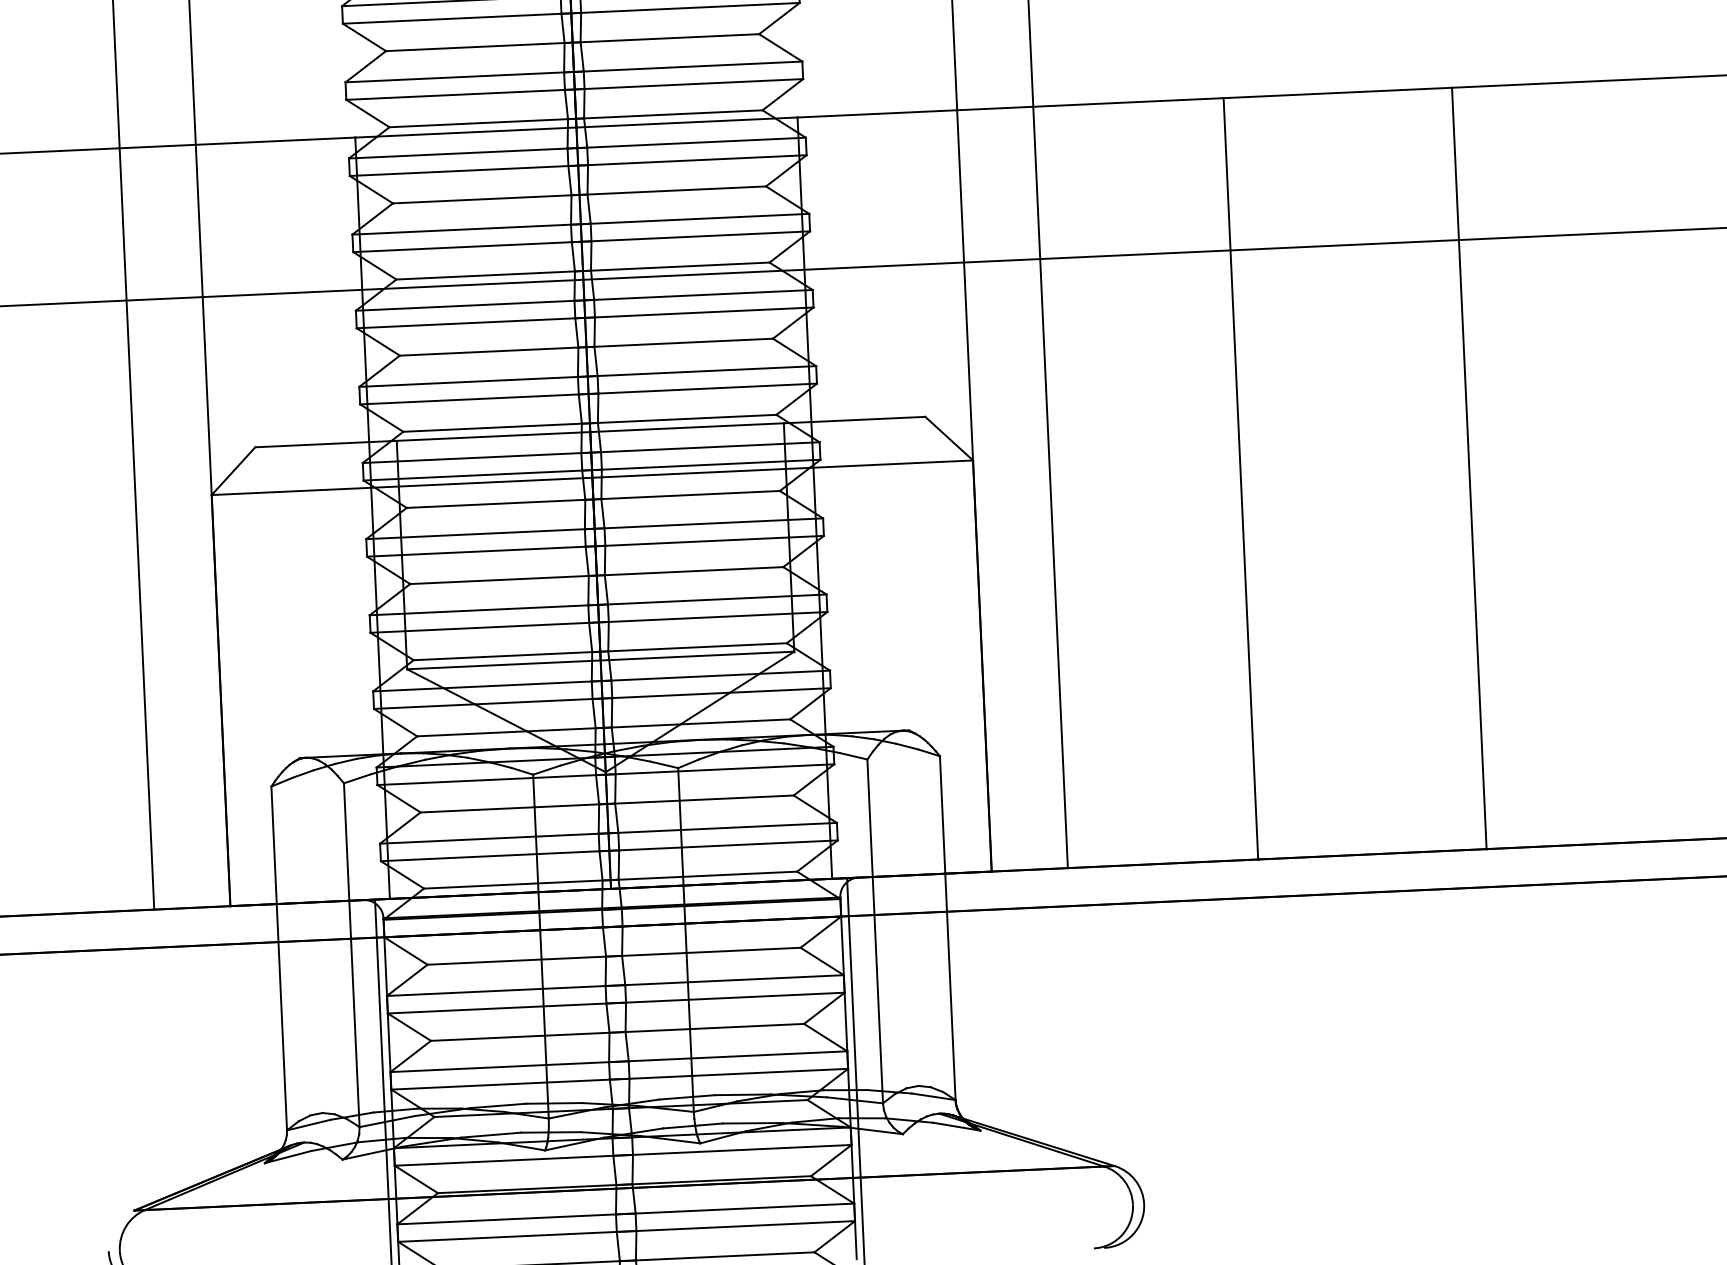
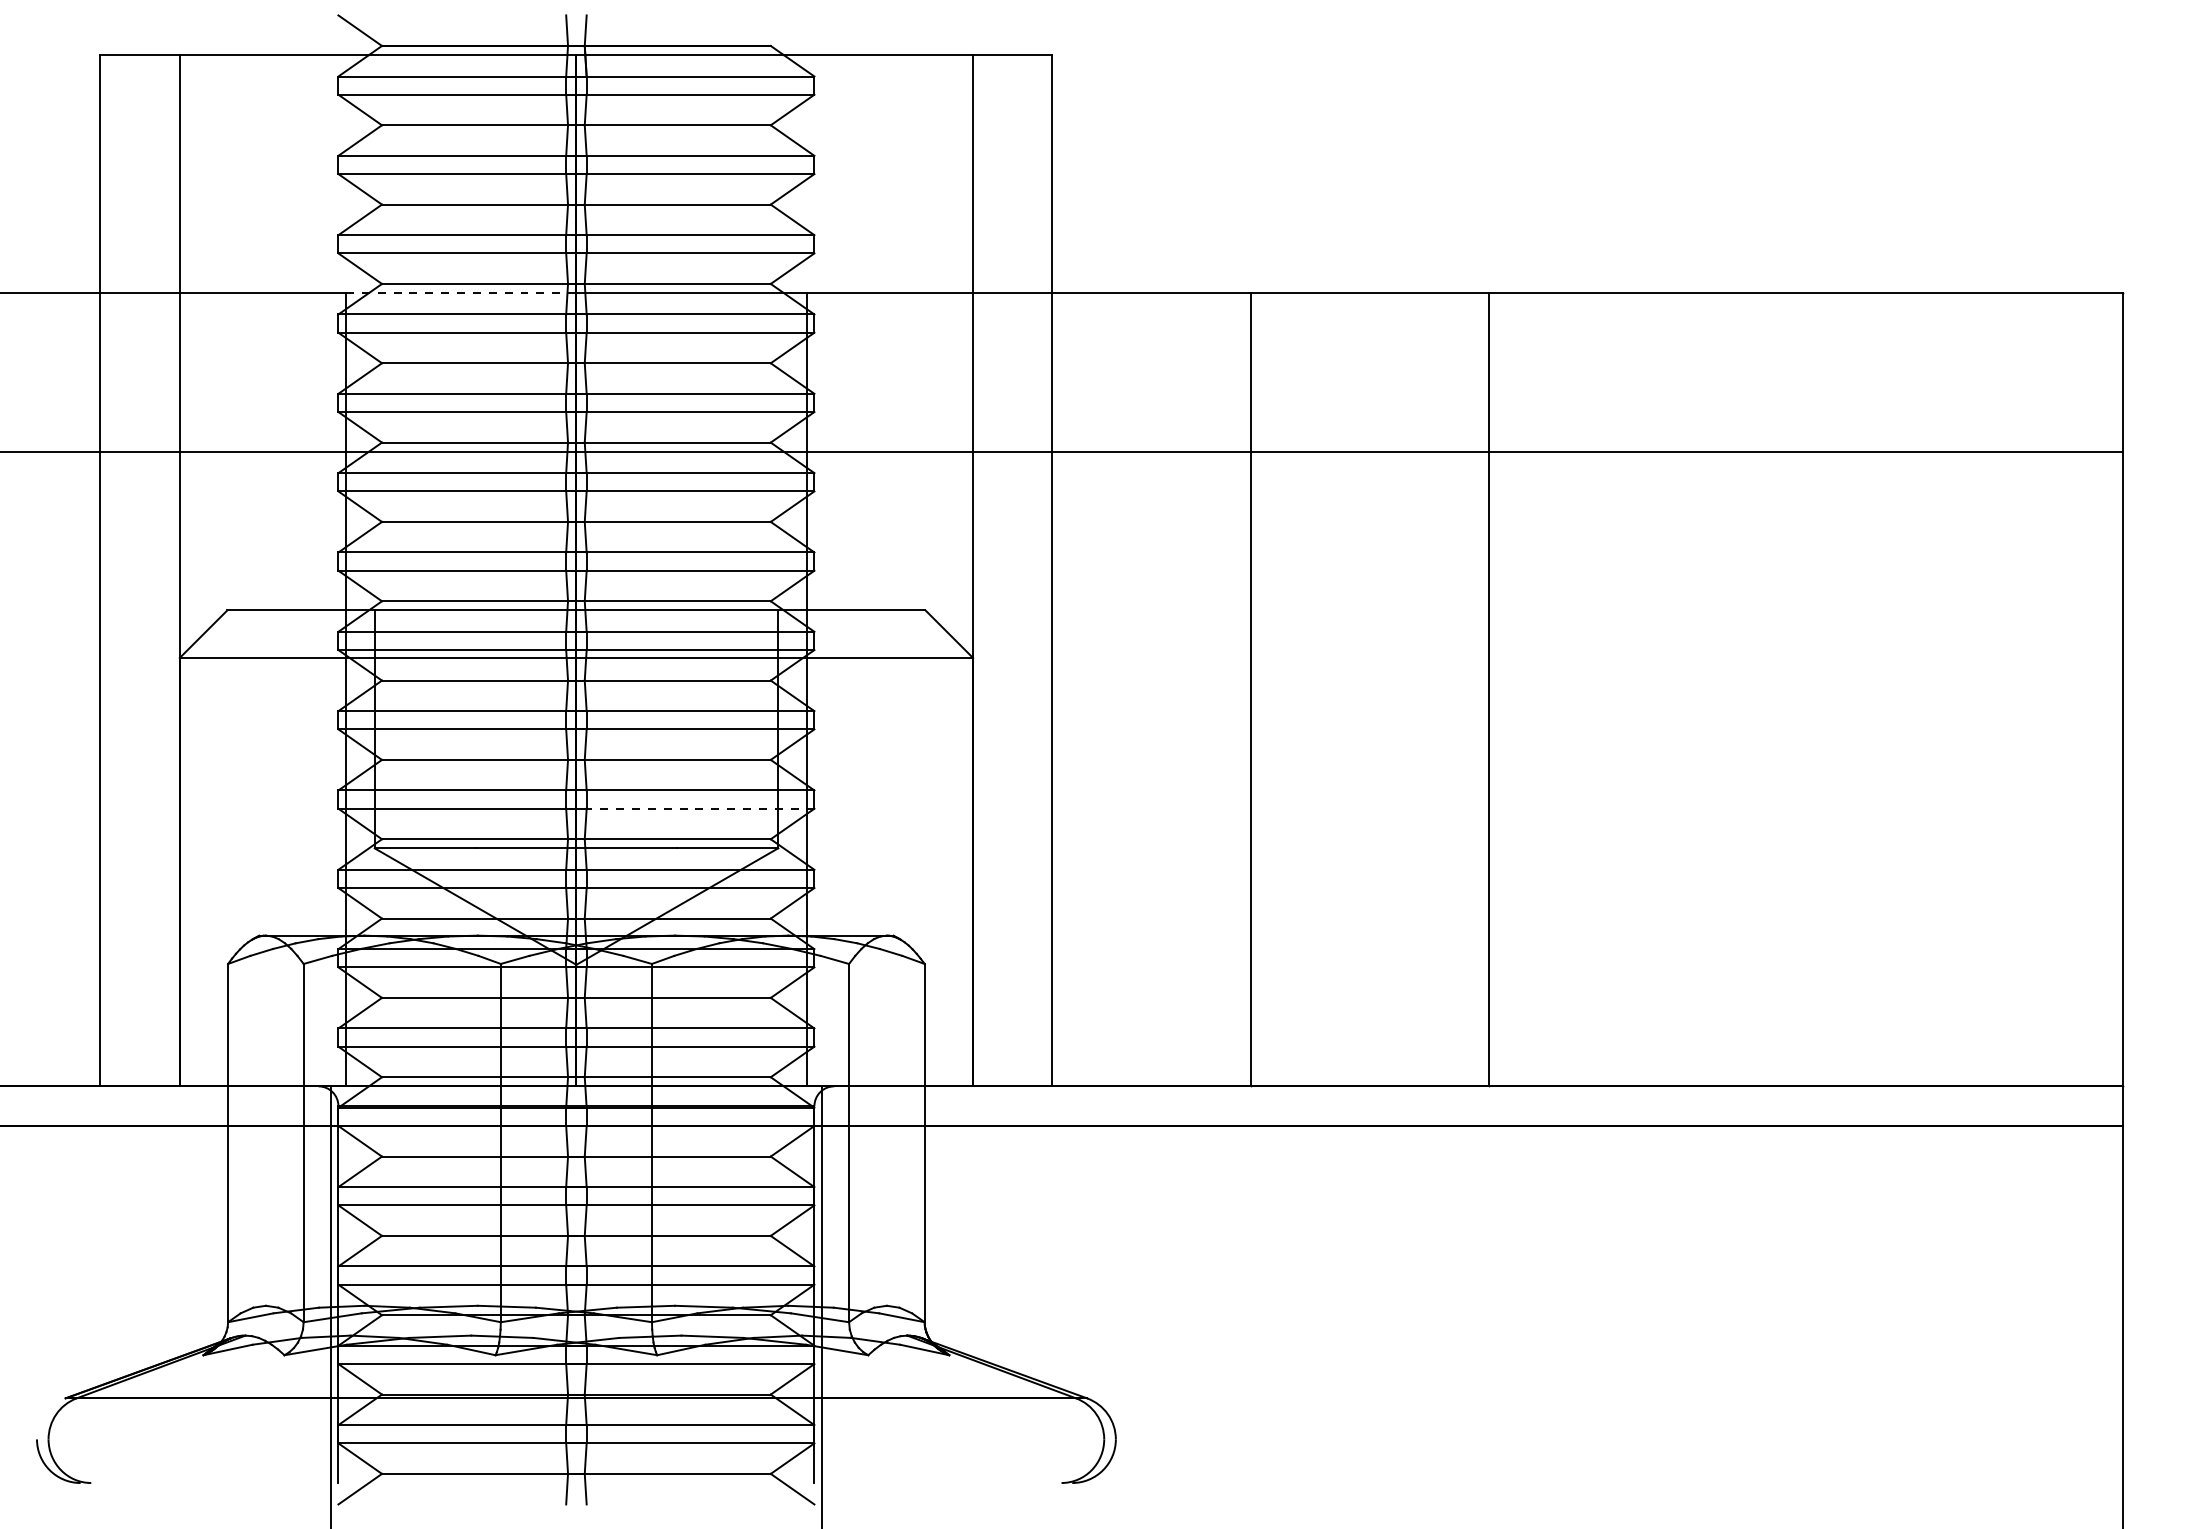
line: (466, 132) -> (461, 293), solid -> dashed
line: (707, 617) -> (689, 808), solid -> dashed

